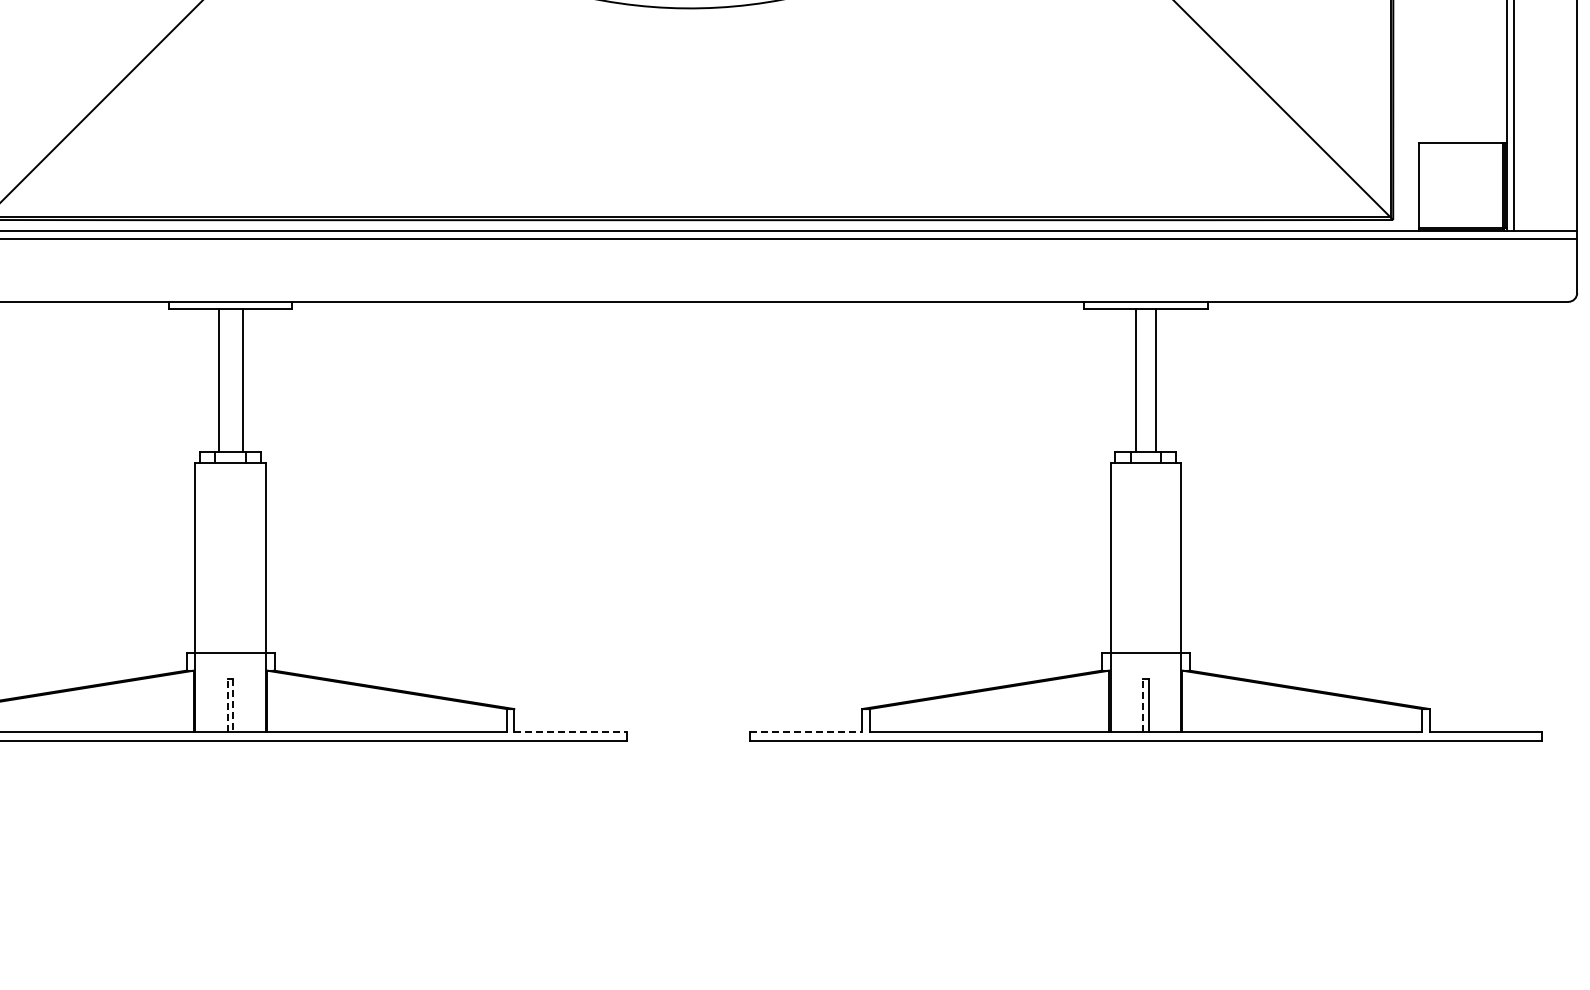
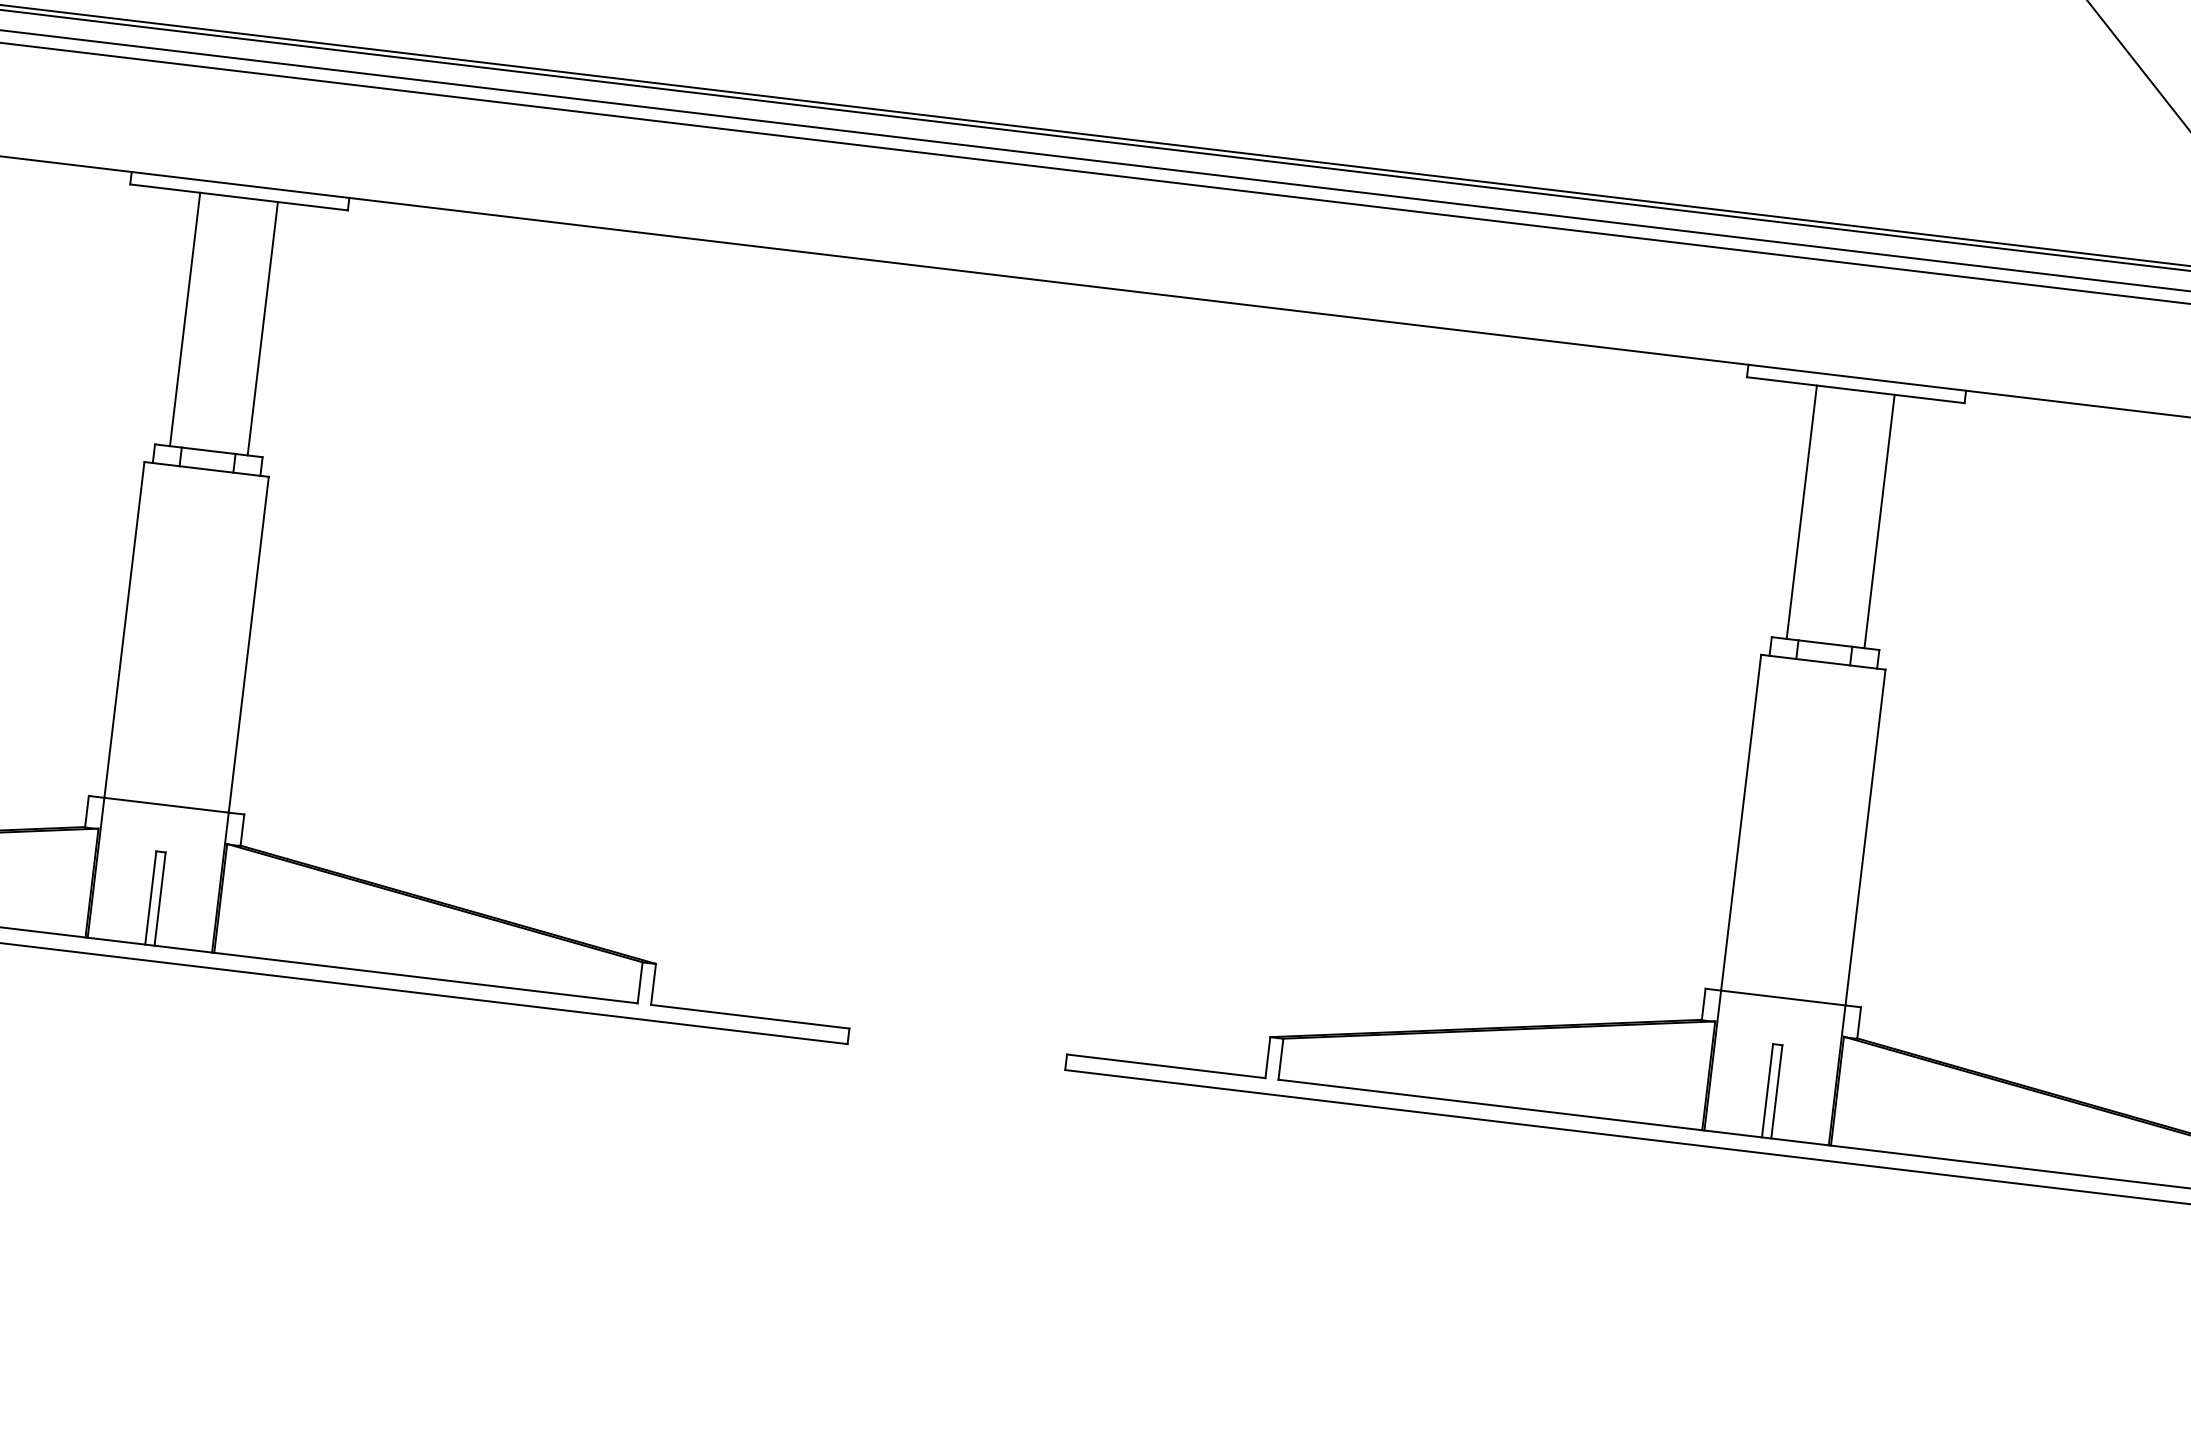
line: (218, 380) -> (262, 328), moved
line: (242, 380) -> (185, 319), moved
line: (1135, 380) -> (1878, 521), moved
line: (1155, 380) -> (1801, 511), moved
line: (227, 705) -> (150, 897), dashed -> solid
line: (1143, 705) -> (1768, 1090), dashed -> solid
line: (233, 706) -> (160, 900), dashed -> solid
line: (570, 732) -> (750, 1017), dashed -> solid
line: (806, 732) -> (1167, 1066), dashed -> solid

